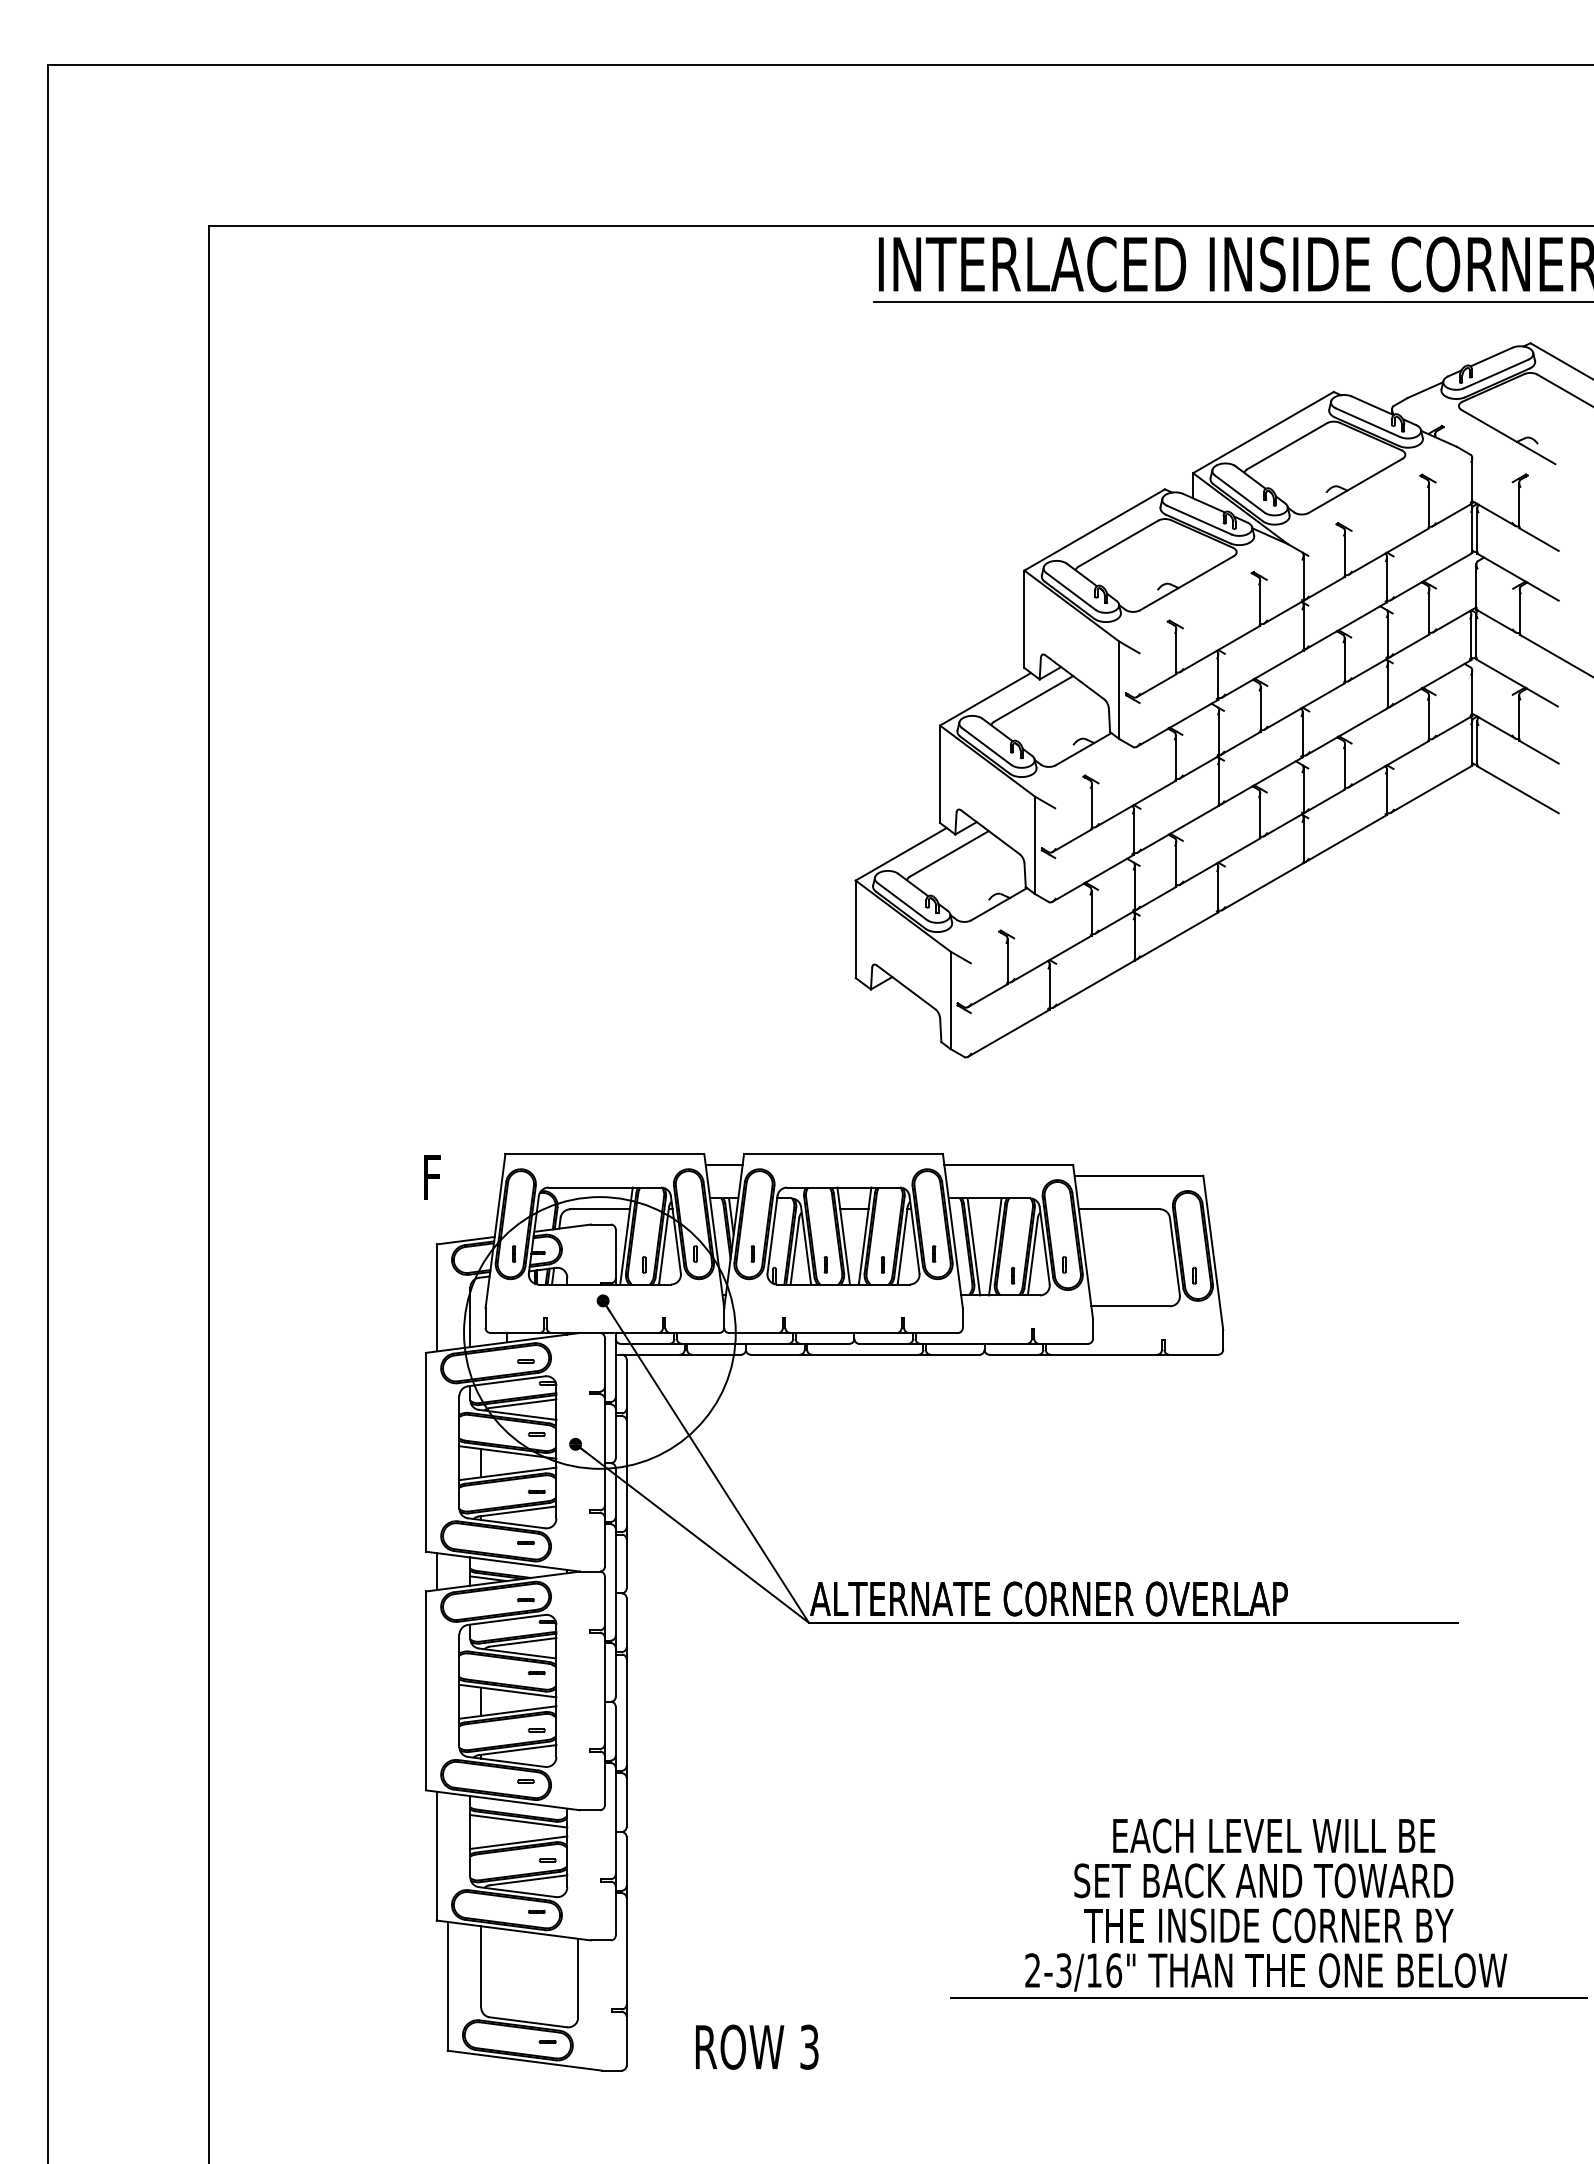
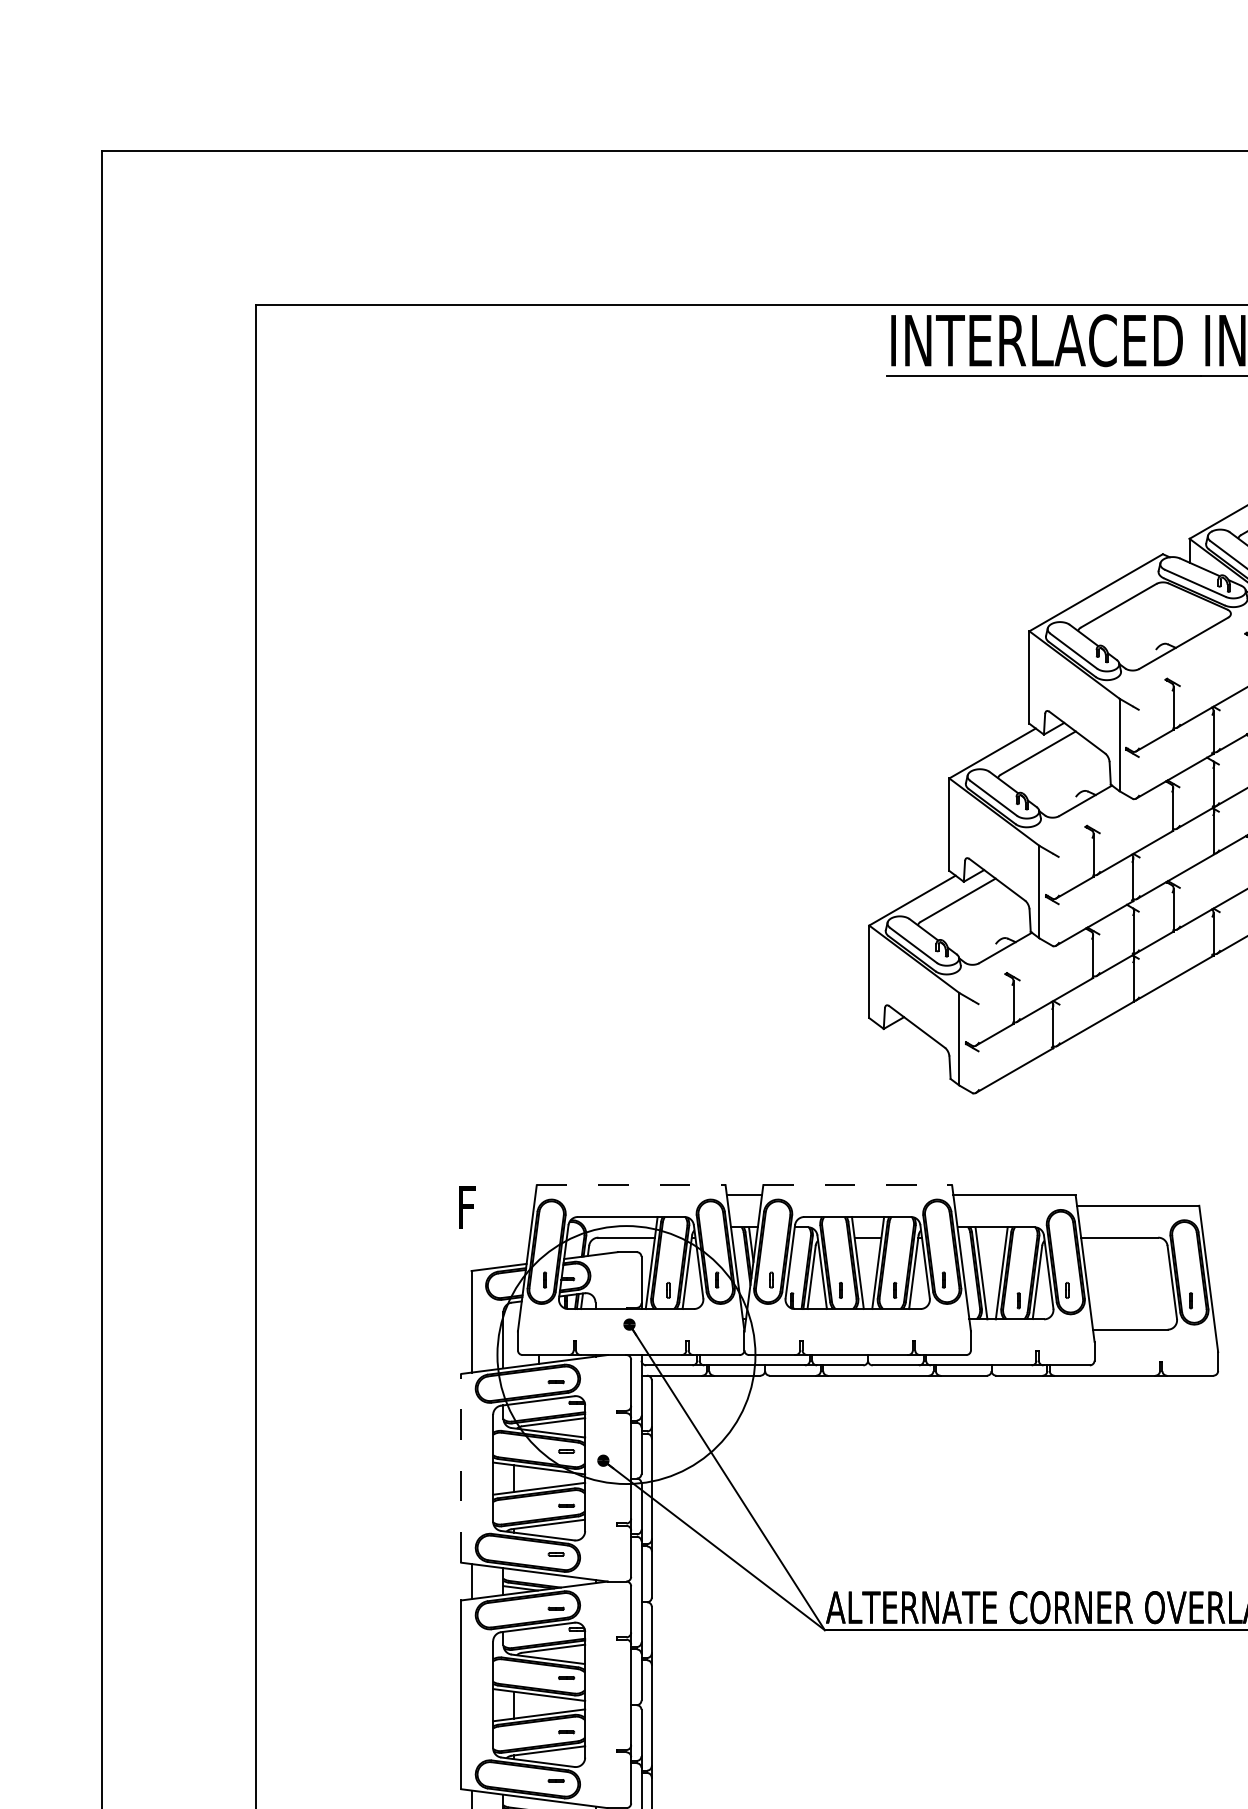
line: (605, 1154) -> (631, 1185), solid -> dashed
line: (844, 1154) -> (858, 1185), solid -> dashed
line: (425, 1451) -> (460, 1467), solid -> dashed

